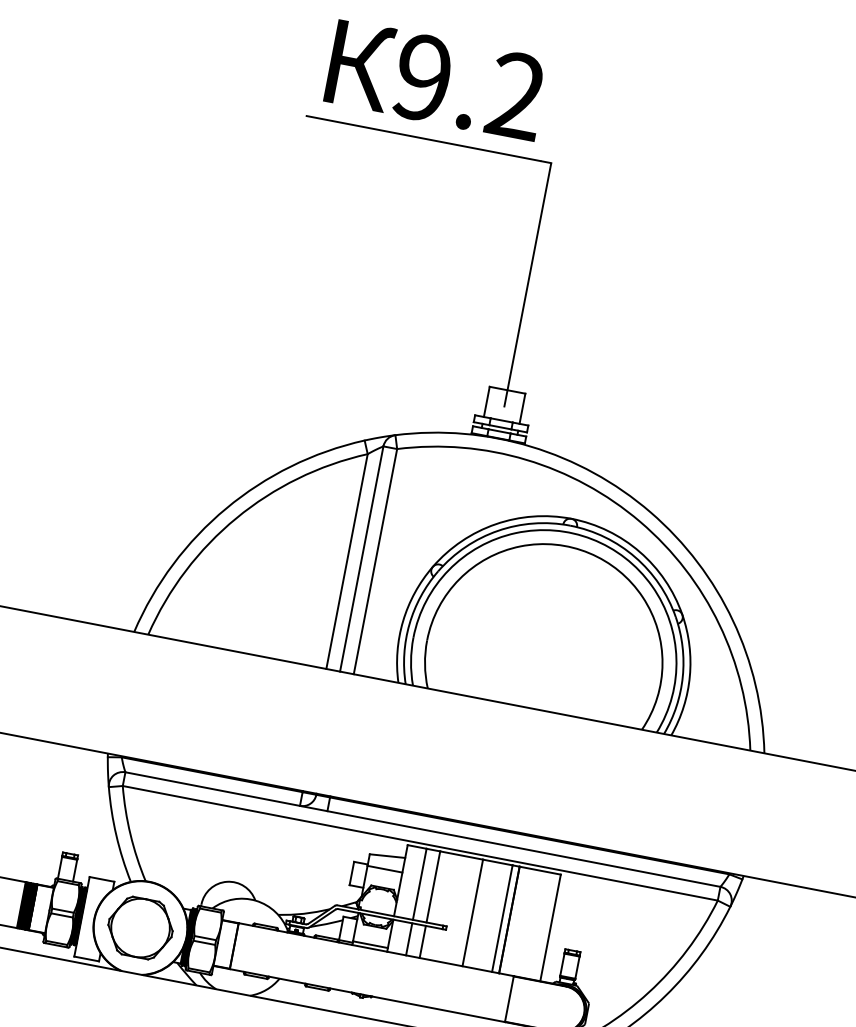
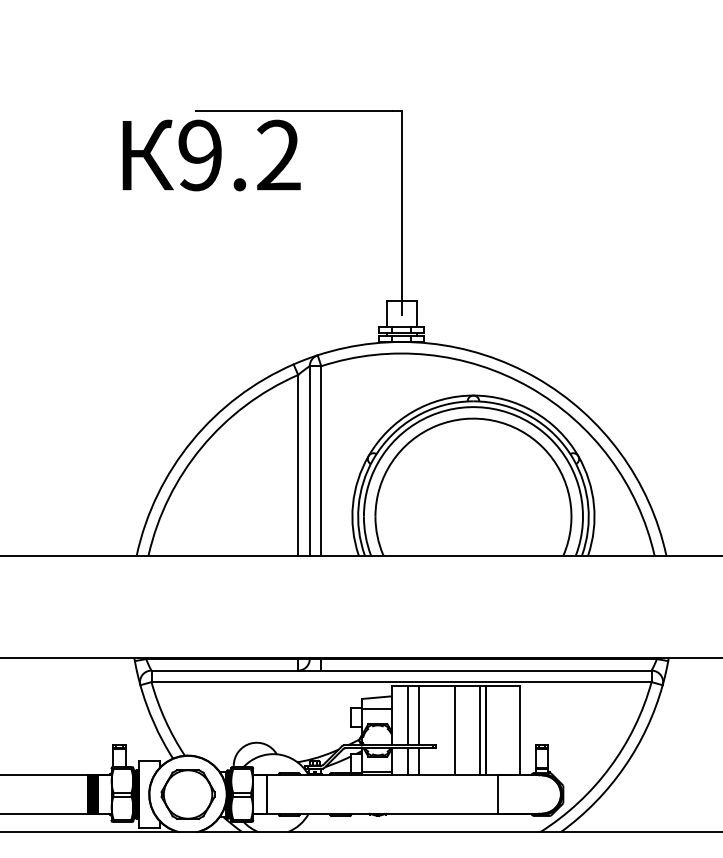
text: (436, 80) -> (211, 155), moved

